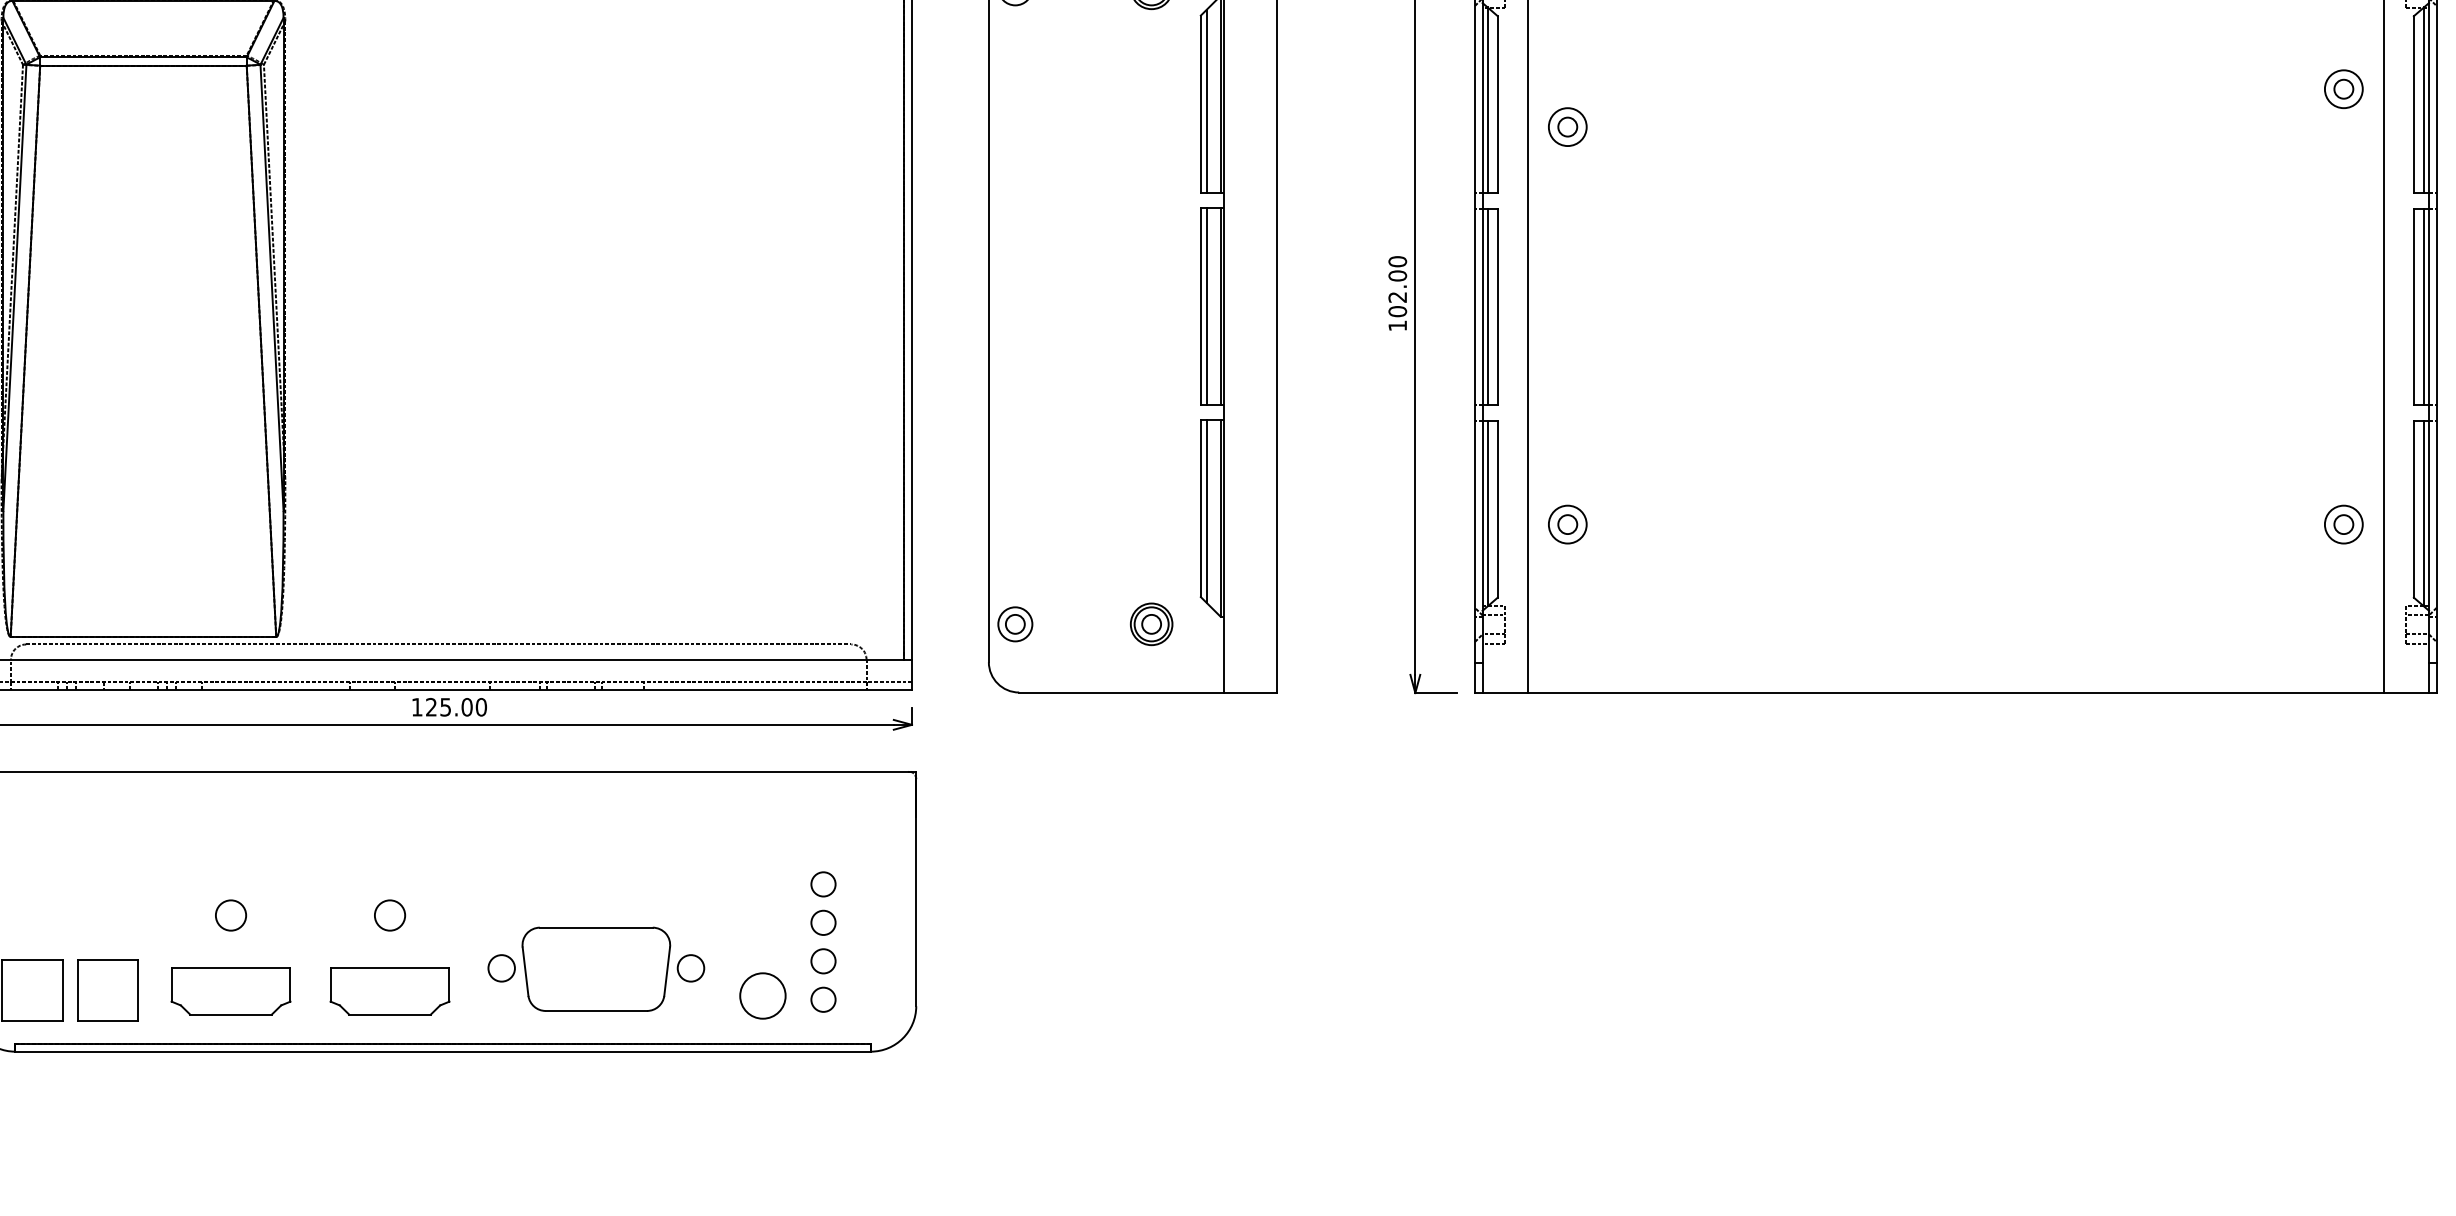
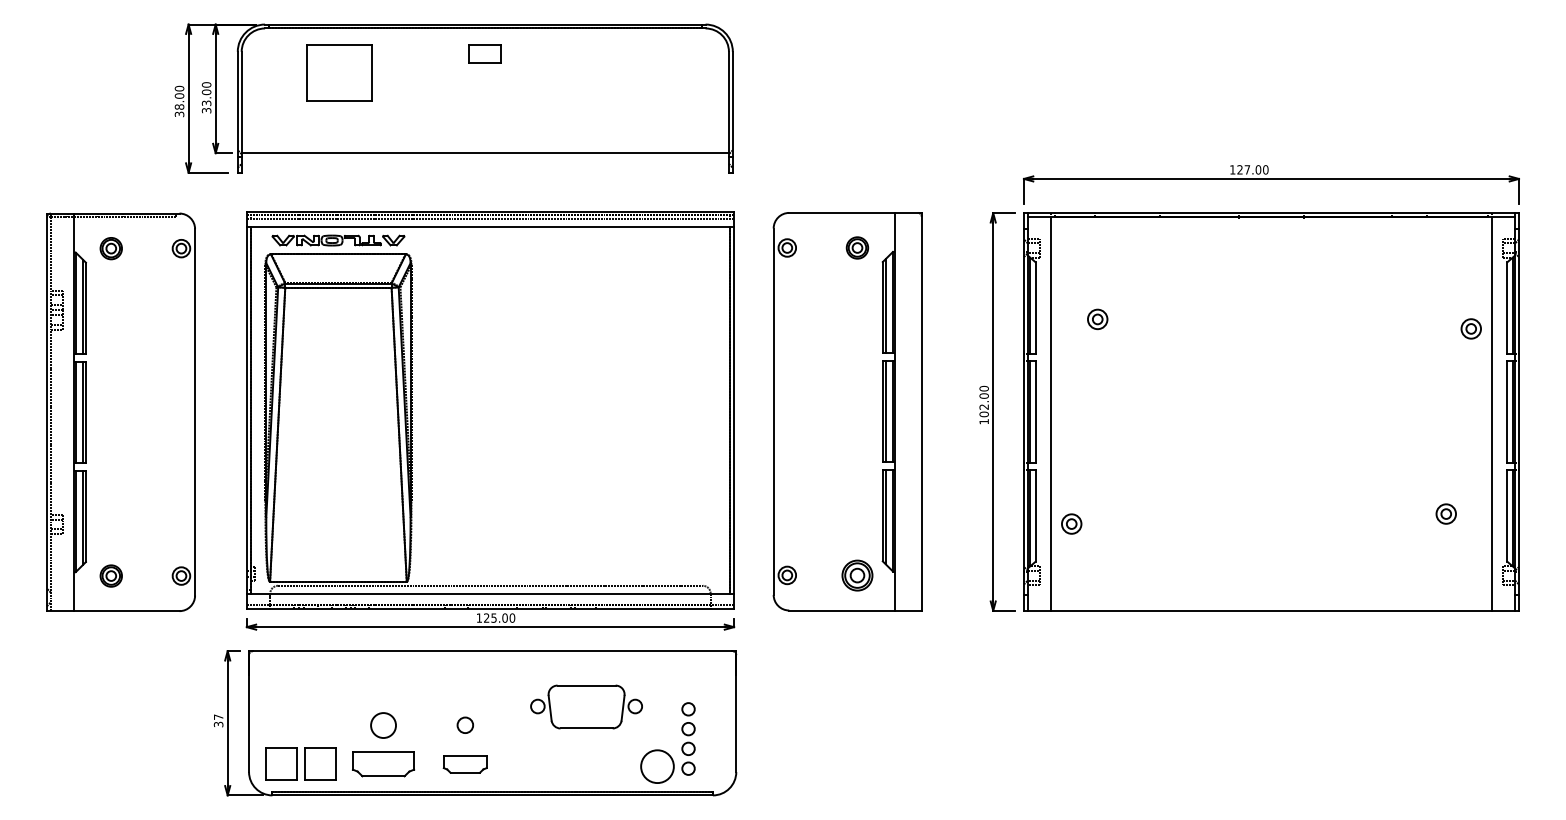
part: (2342, 88) -> (1470, 328), moved
part: (1567, 127) -> (1097, 319), moved
part: (2342, 523) -> (1445, 513), moved
part: (1151, 622) -> (857, 574), size x1.4
circle: (230, 913) -> (383, 724), size x1.6
part: (596, 968) -> (586, 706), moved
part: (388, 991) -> (464, 764), size x0.7
circle: (761, 995) -> (656, 766), size x1.4

